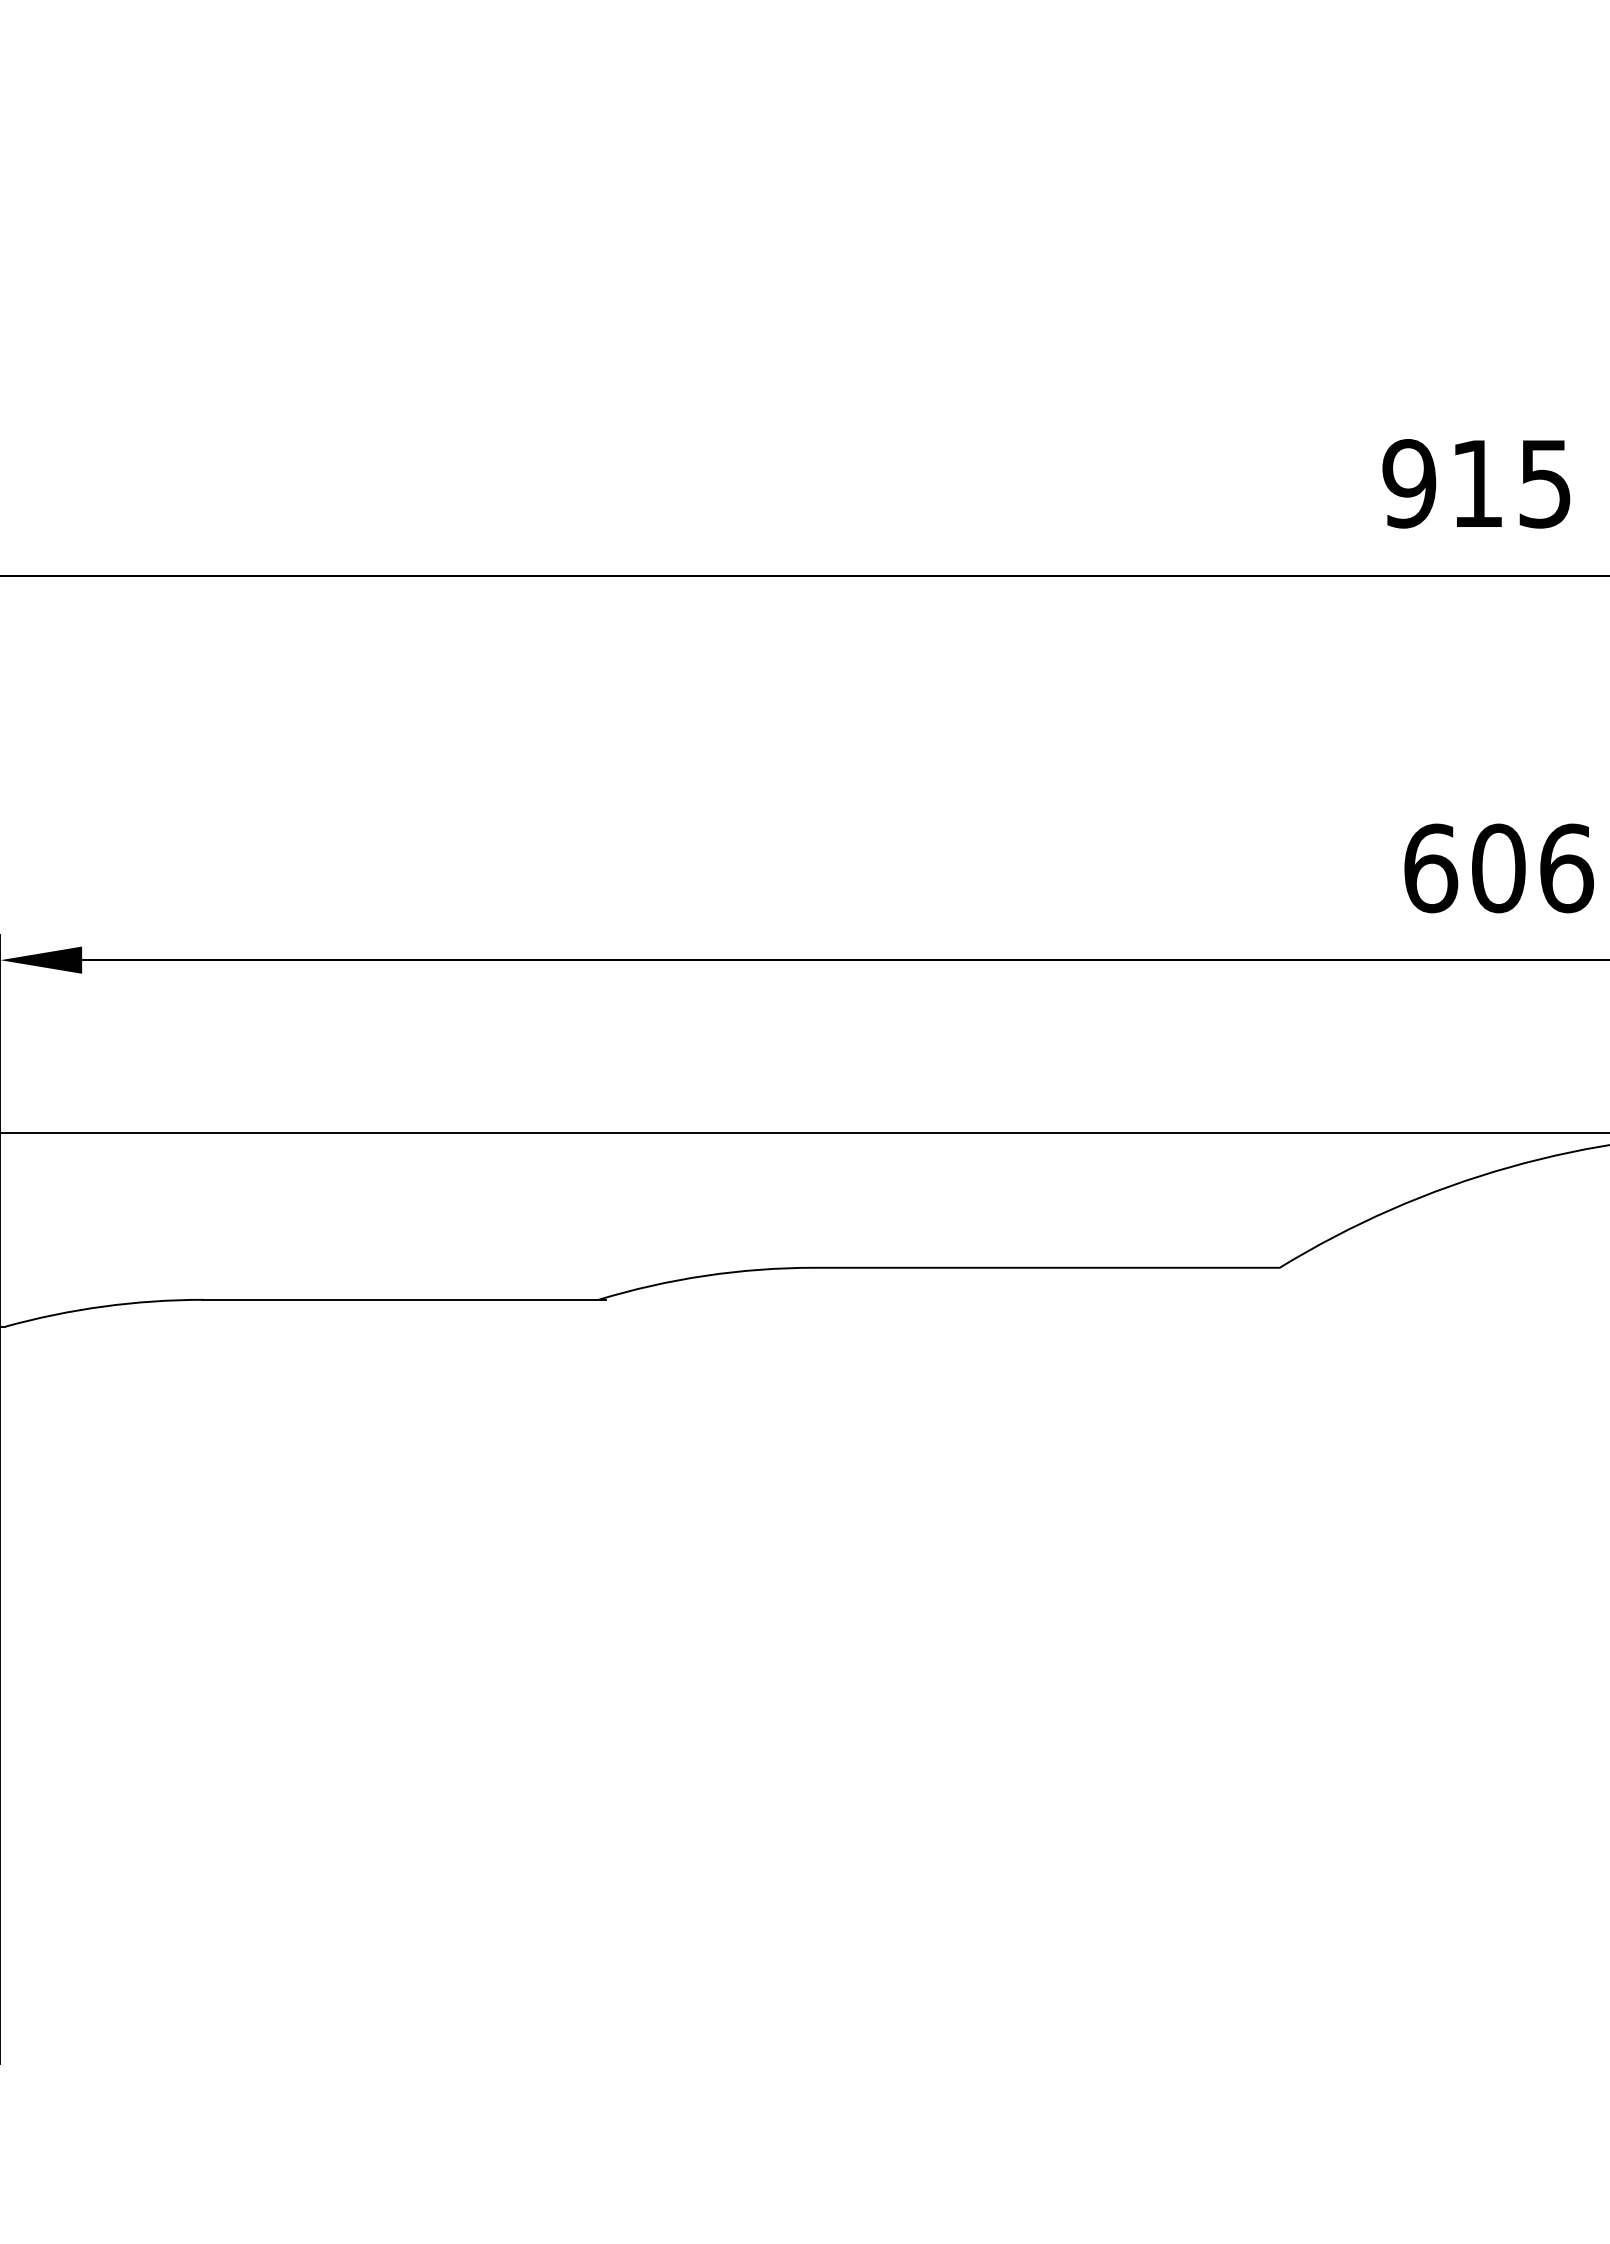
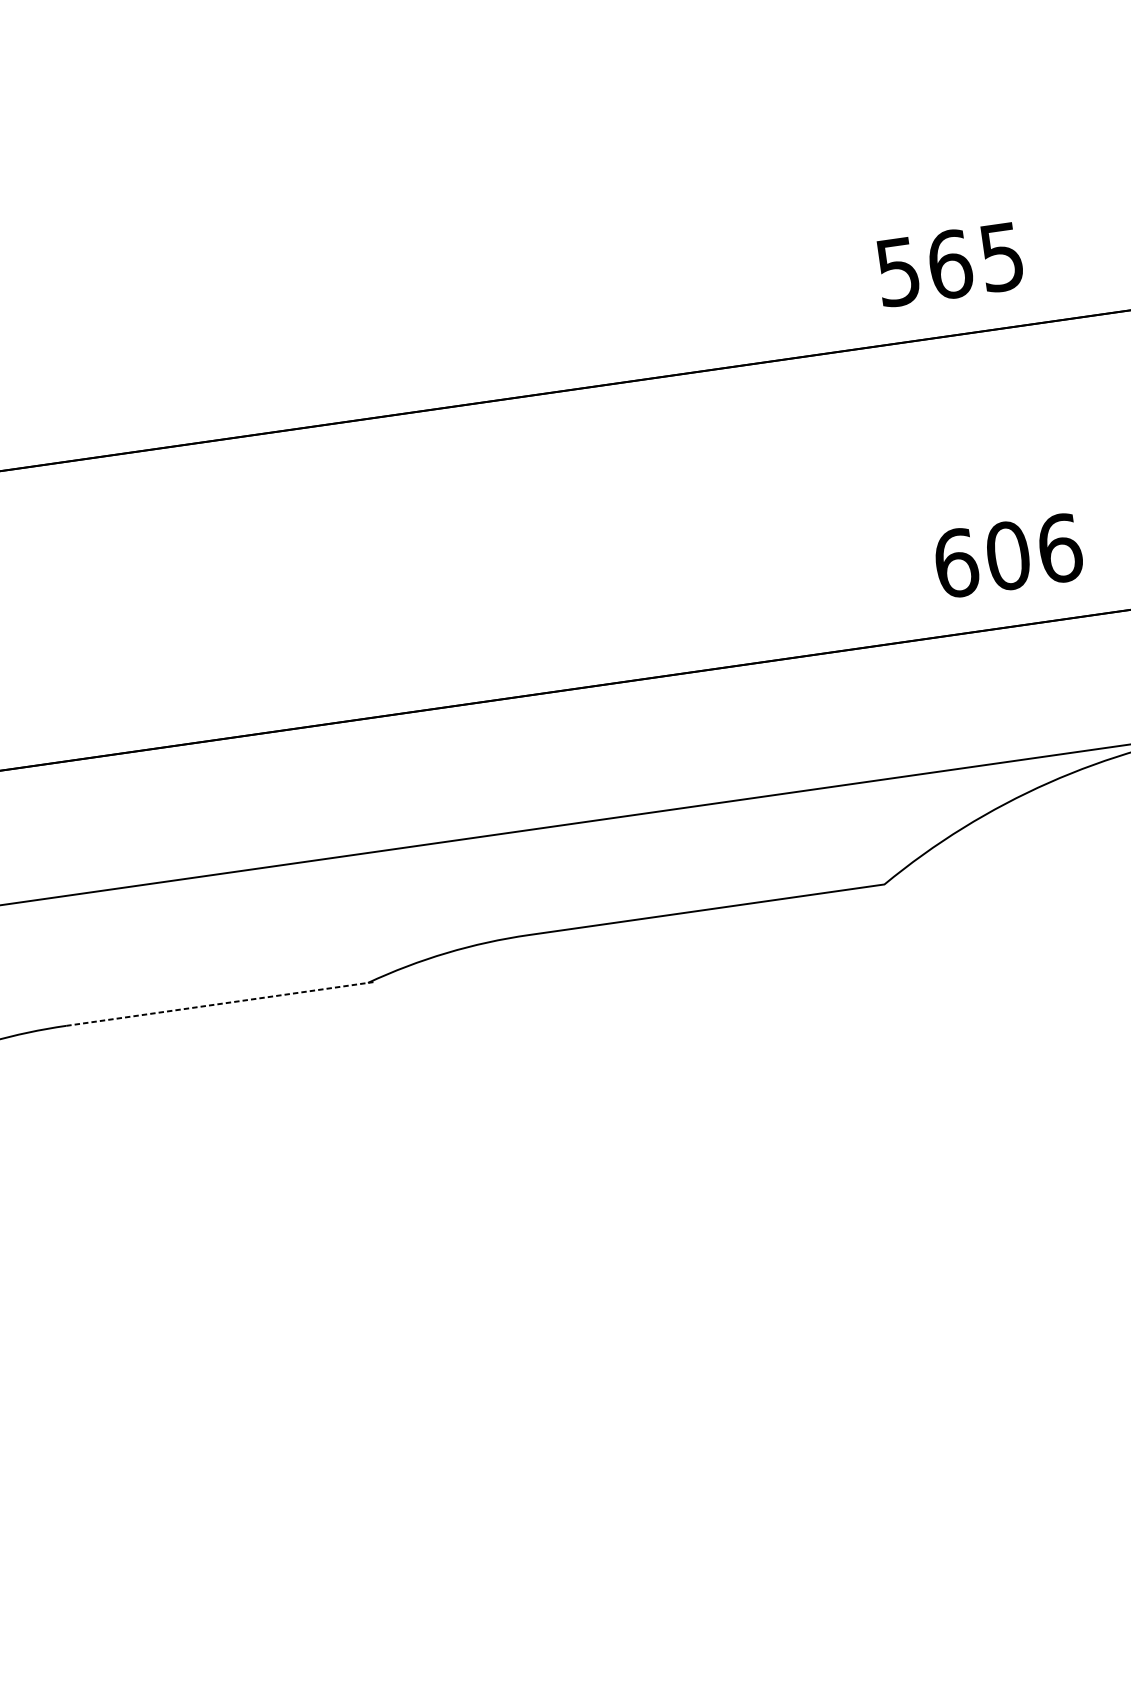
text: (1443, 483) -> (924, 268), 915 -> 565
line: (404, 1299) -> (219, 1003), solid -> dashed

